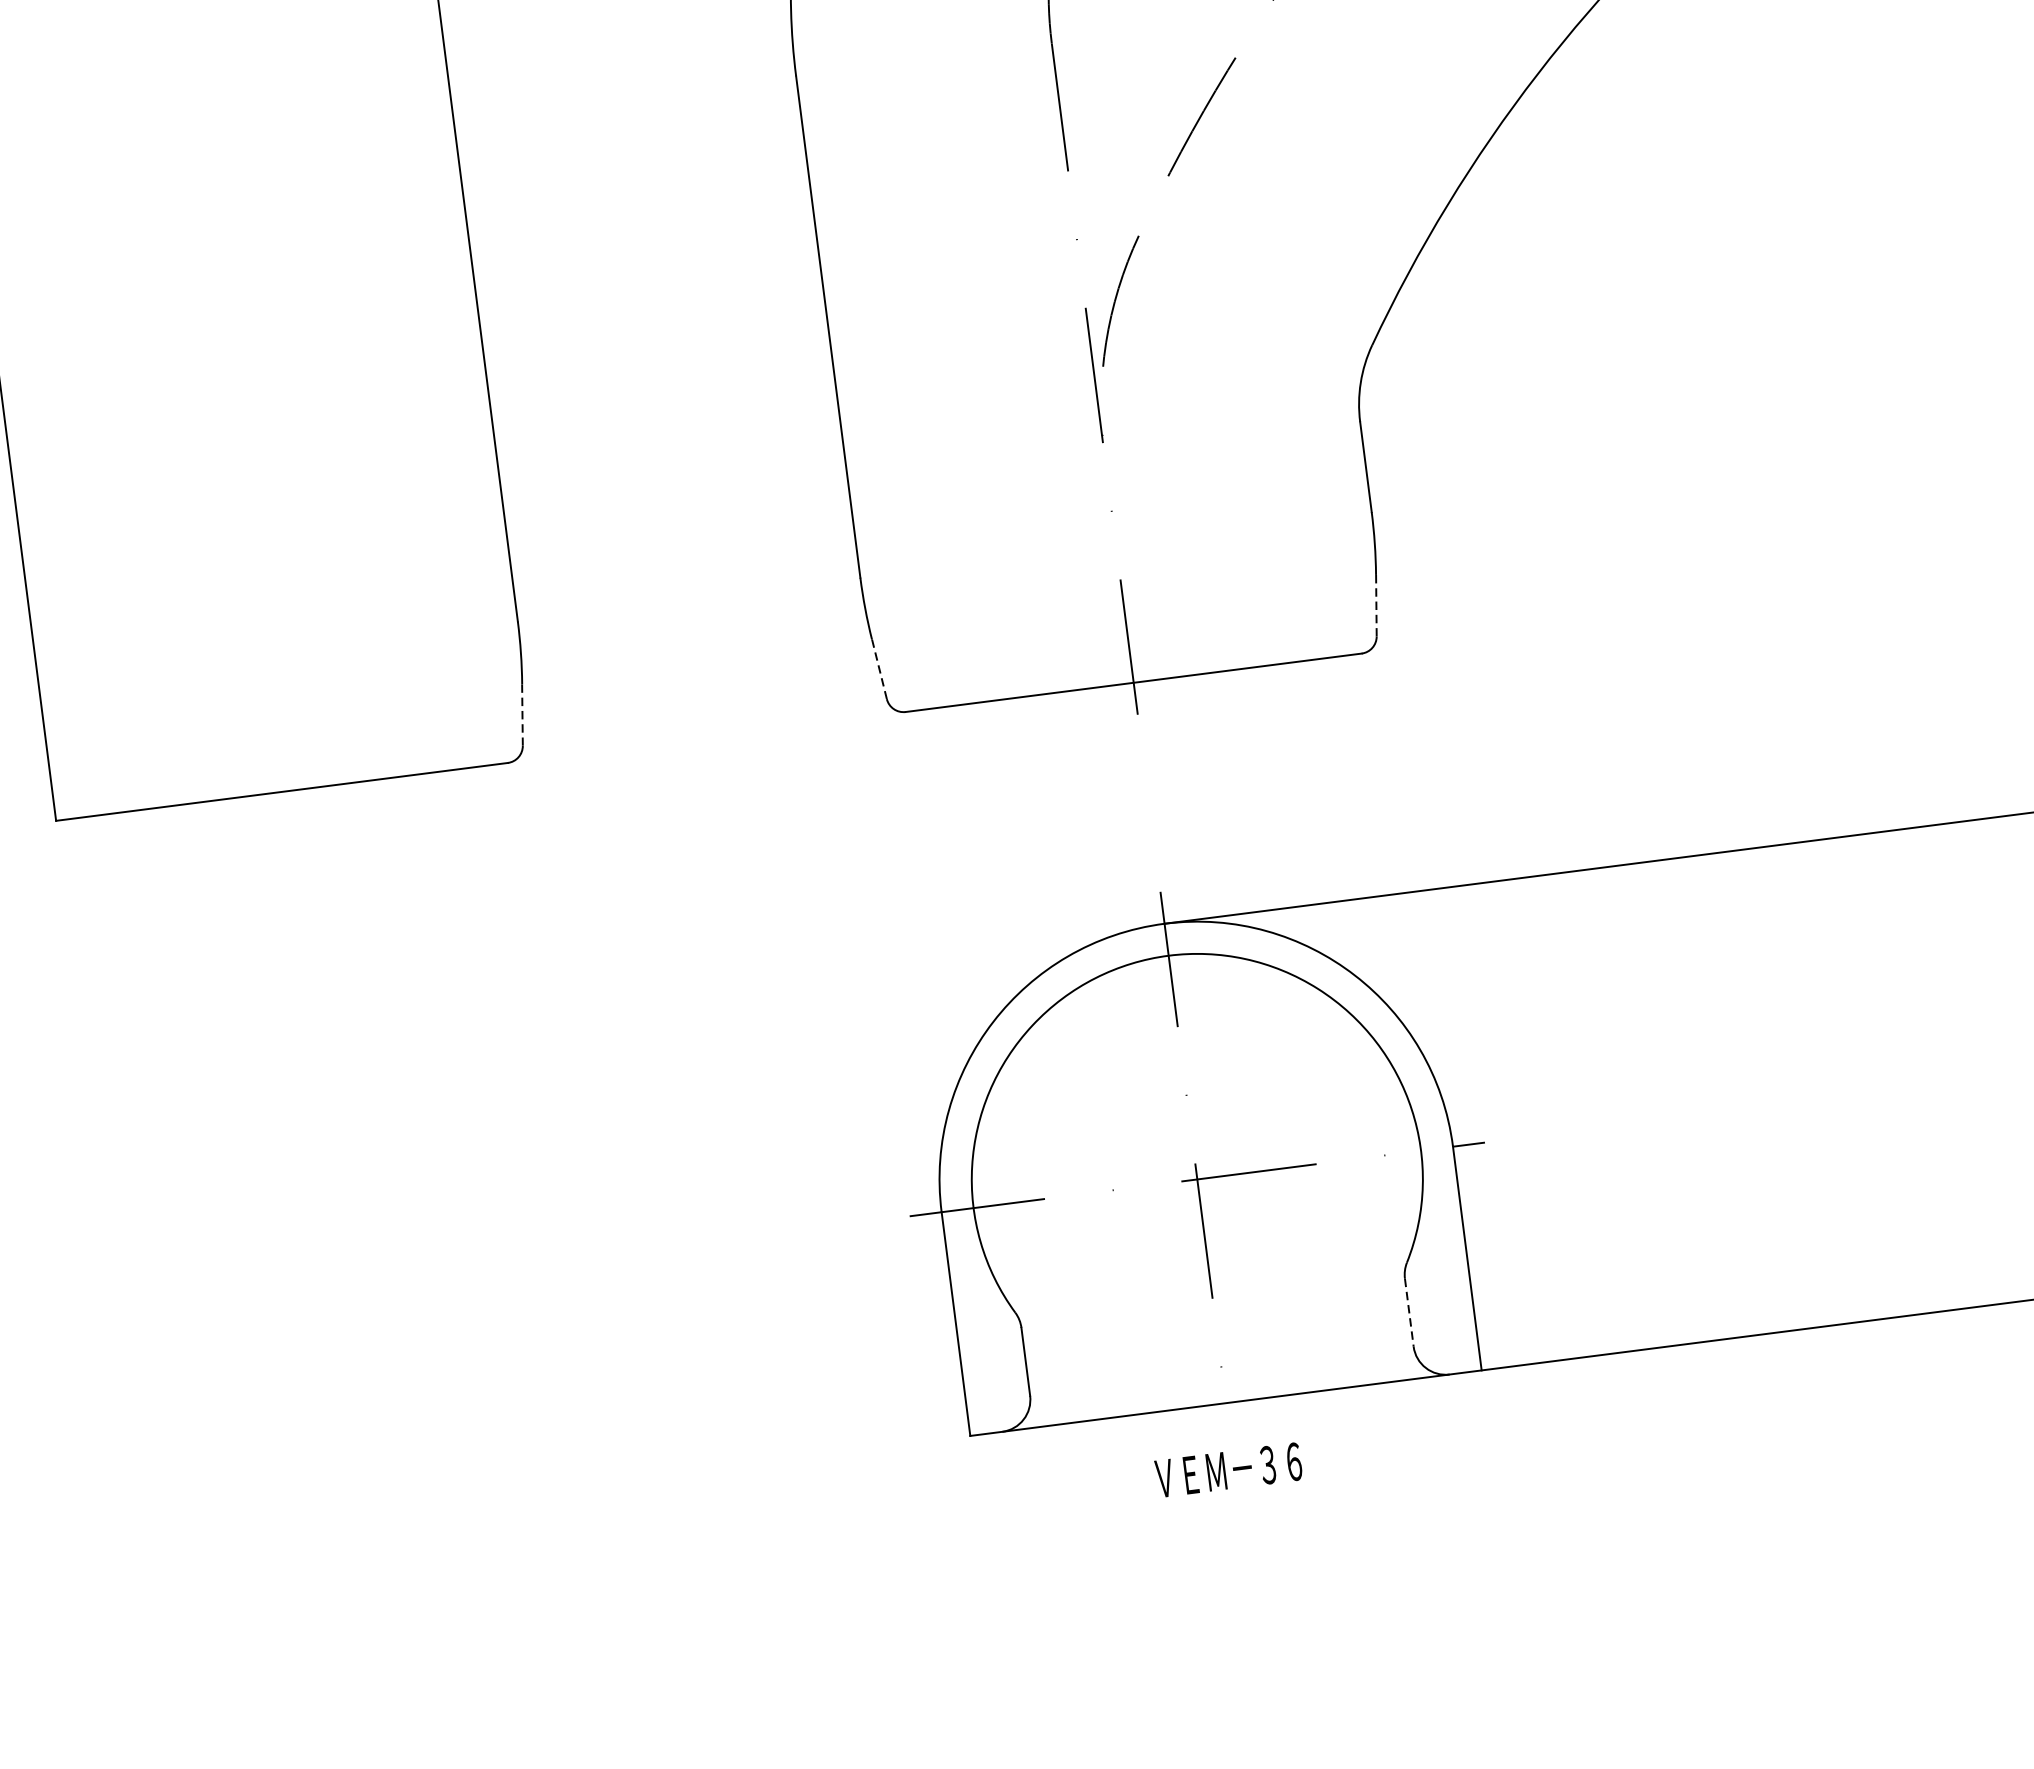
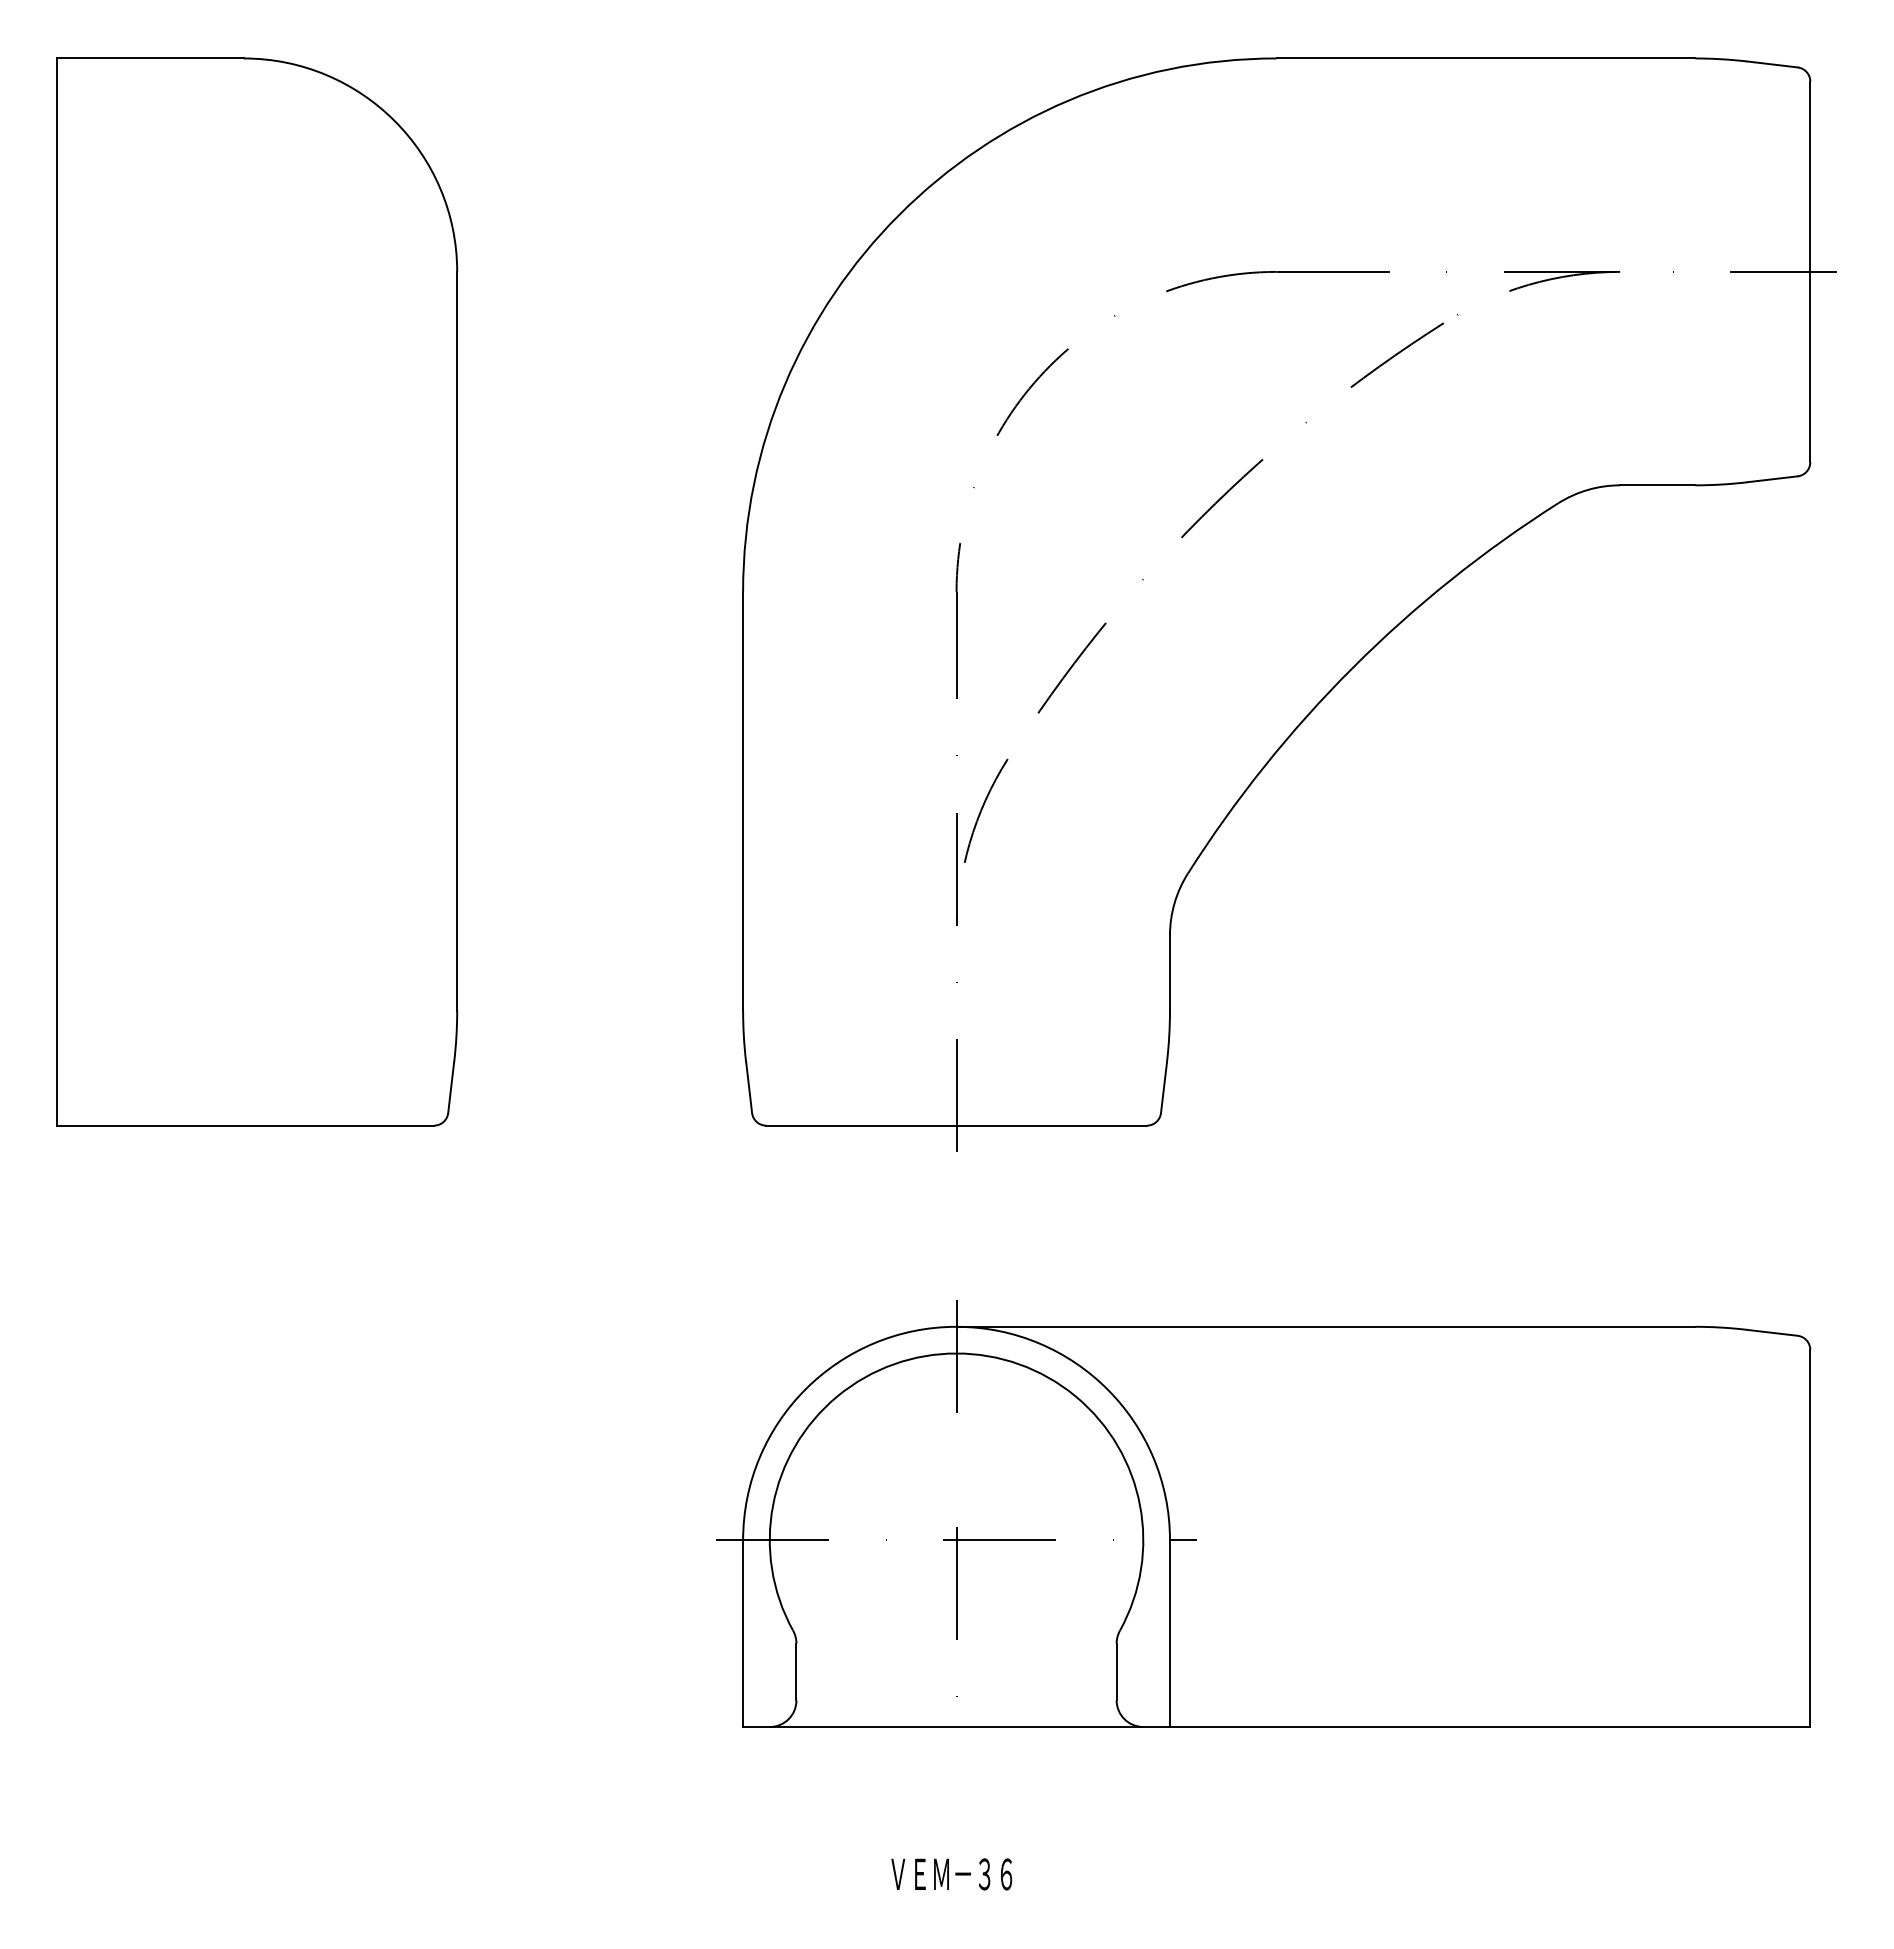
line: (1375, 606) -> (1163, 1088), dashed -> solid
line: (879, 670) -> (749, 1088), dashed -> solid
line: (522, 715) -> (451, 1088), dashed -> solid
line: (1409, 1313) -> (1116, 1672), dashed -> solid
text: (1228, 1470) -> (951, 1874), moved

